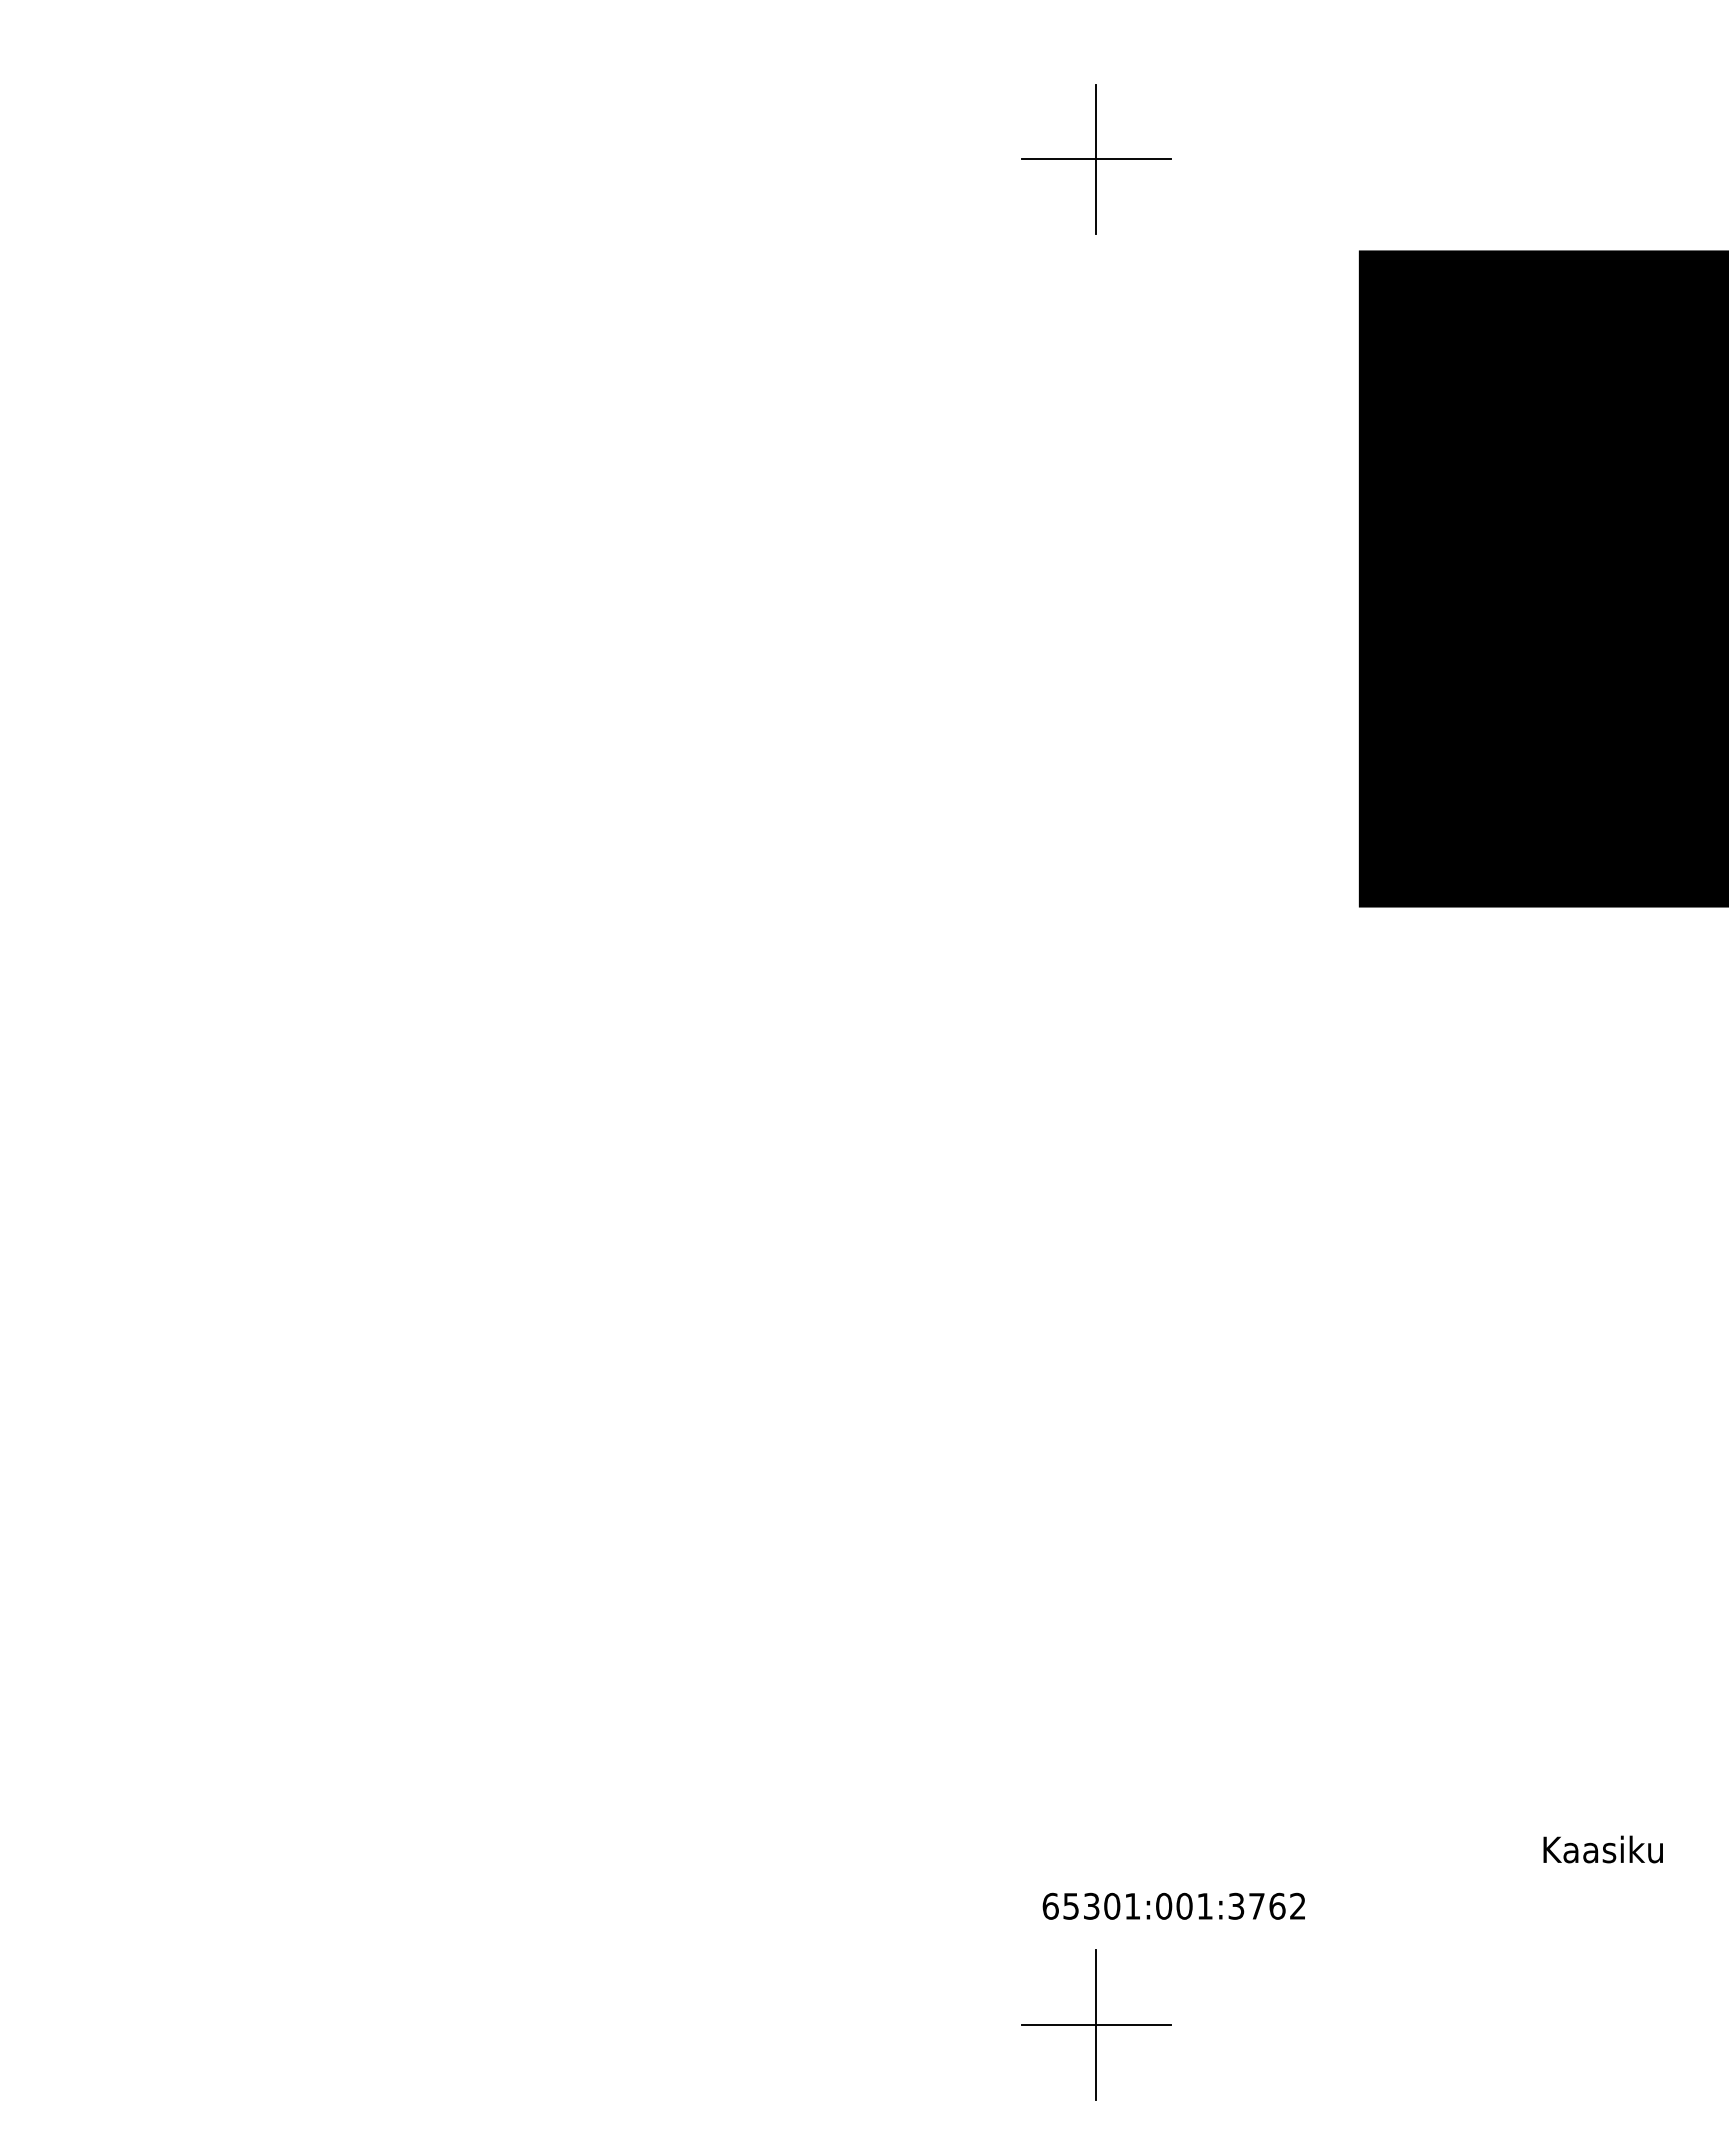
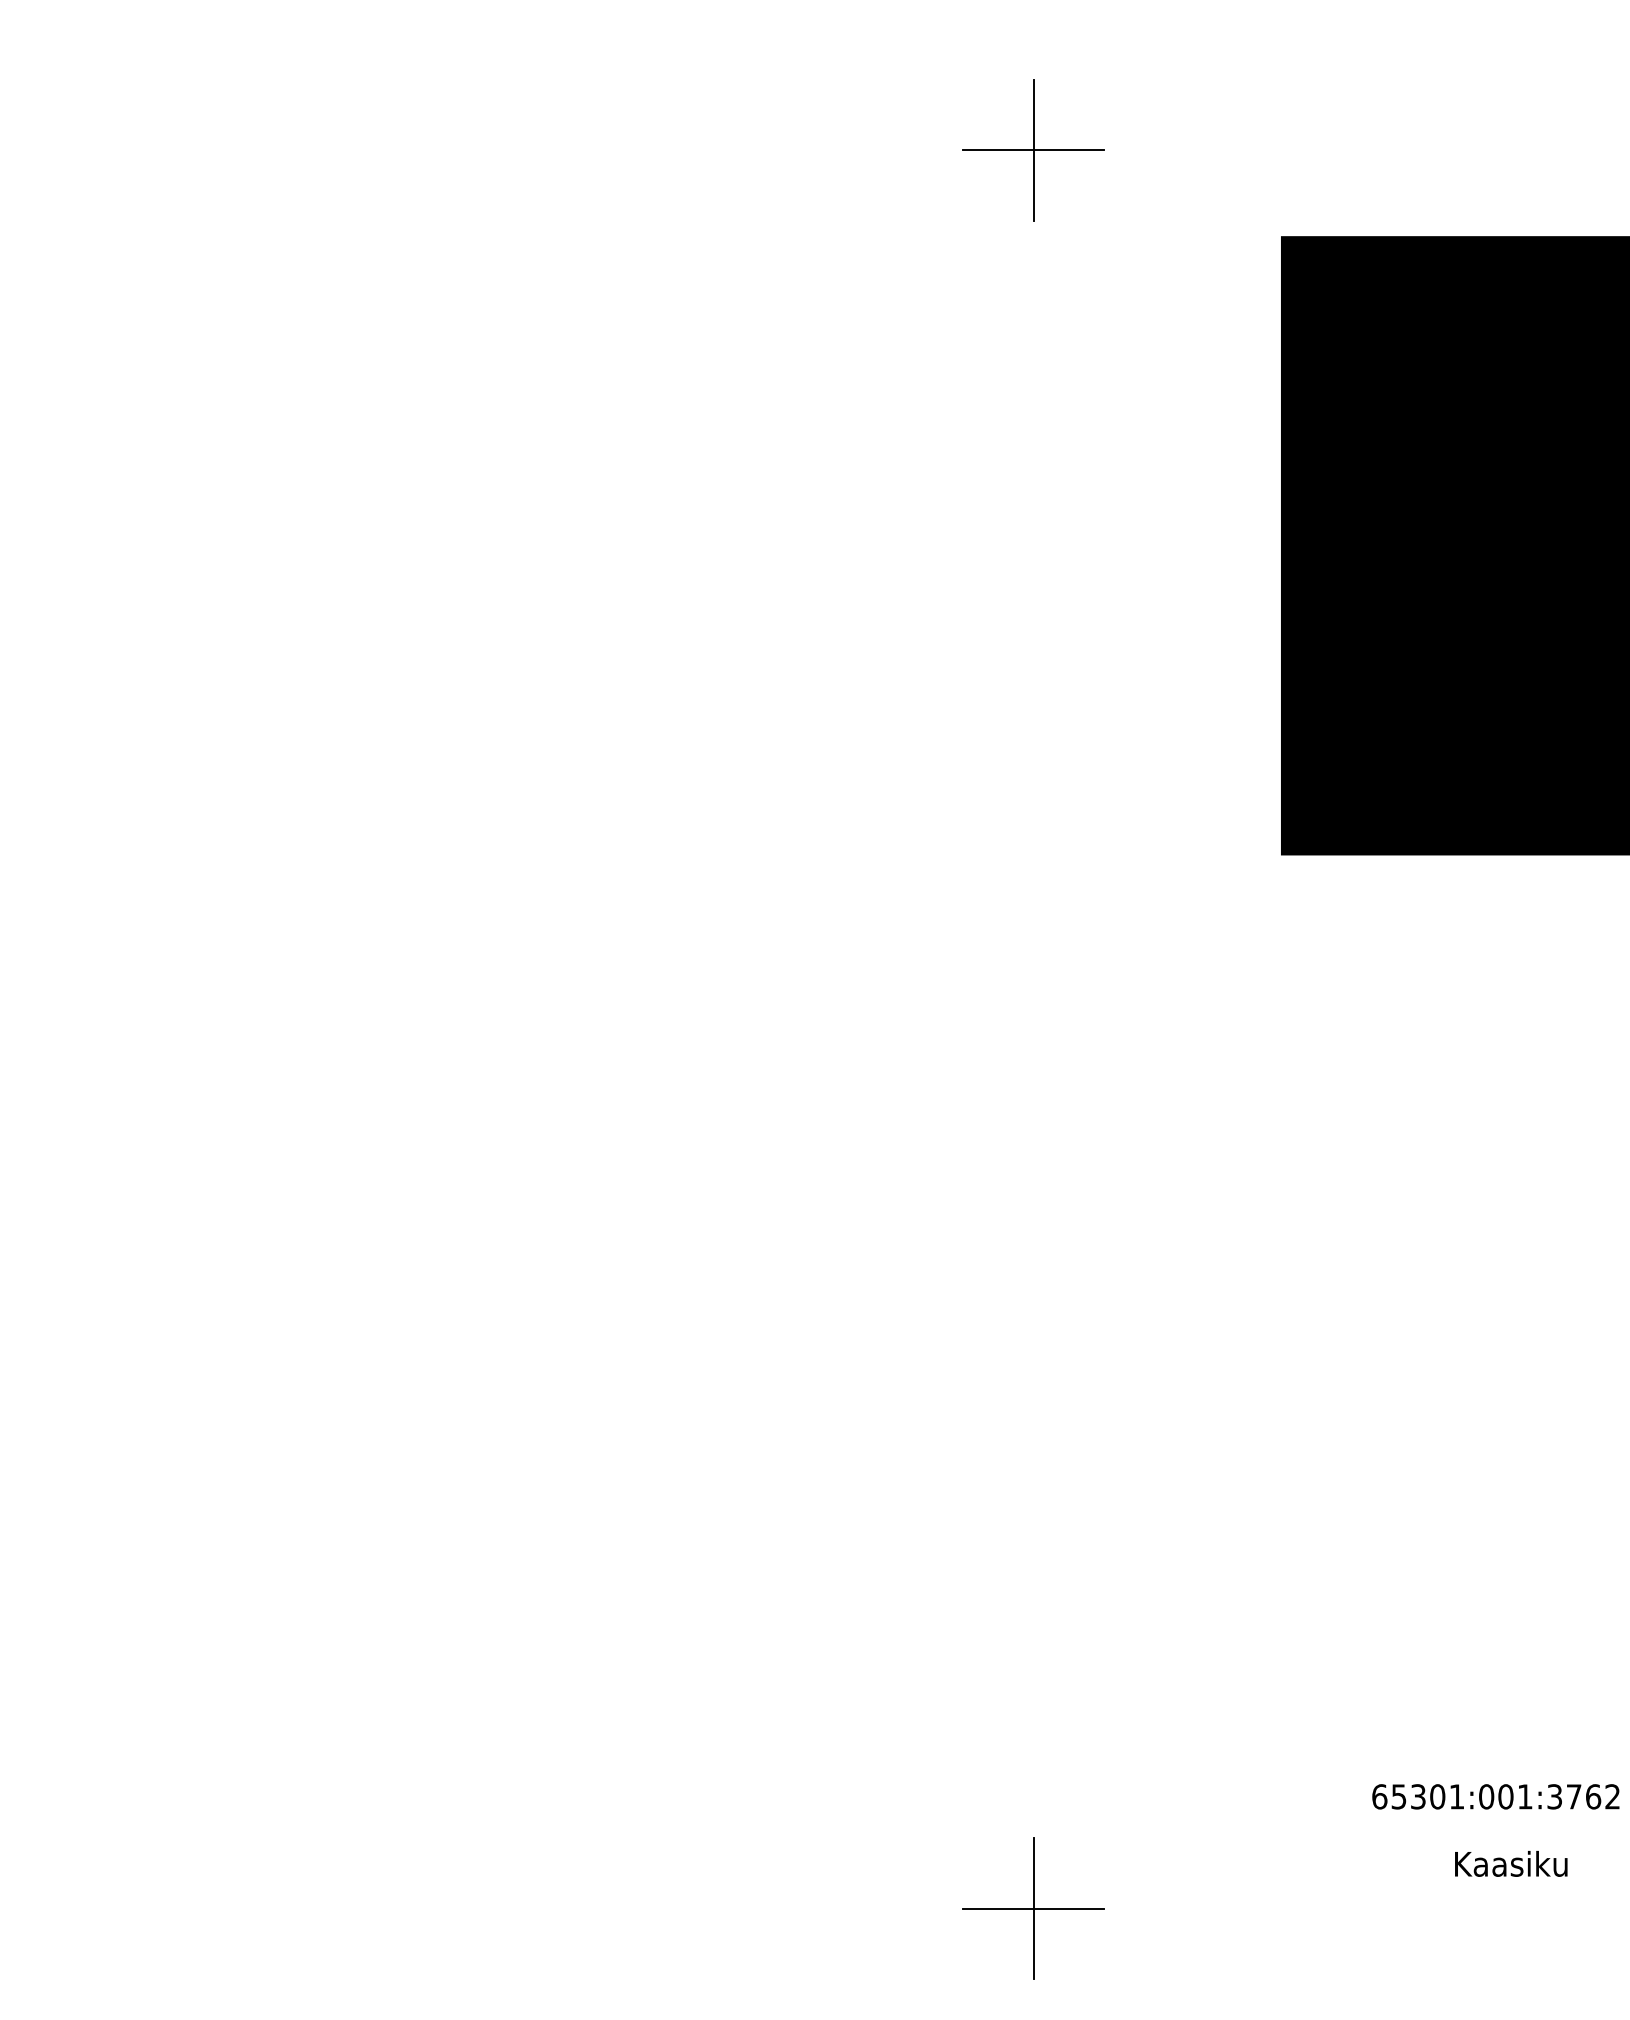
text: (1602, 1849) -> (1510, 1863), moved
text: (1173, 1905) -> (1495, 1796), moved

